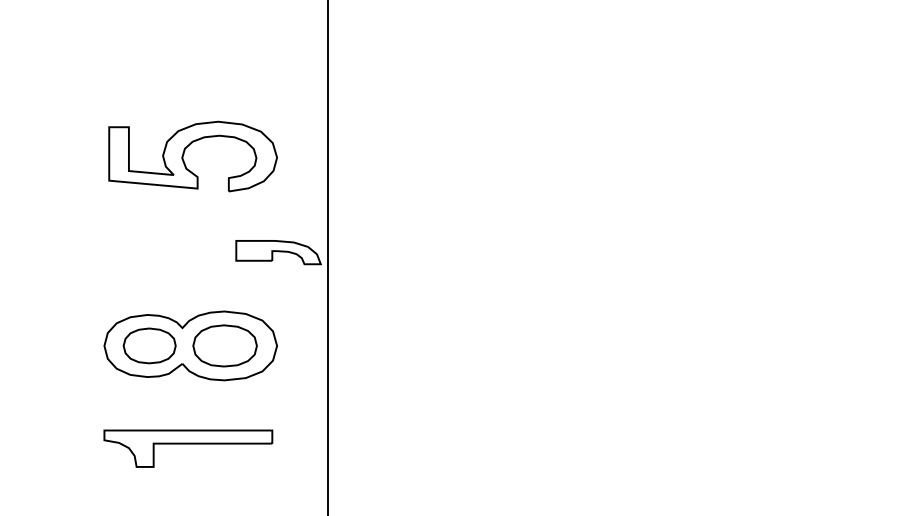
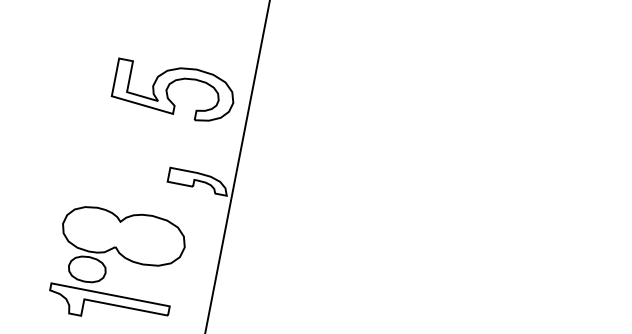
part: (184, 154) -> (168, 88), moved
part: (149, 345) -> (87, 269), moved
part: (224, 345) -> (147, 239), removed

